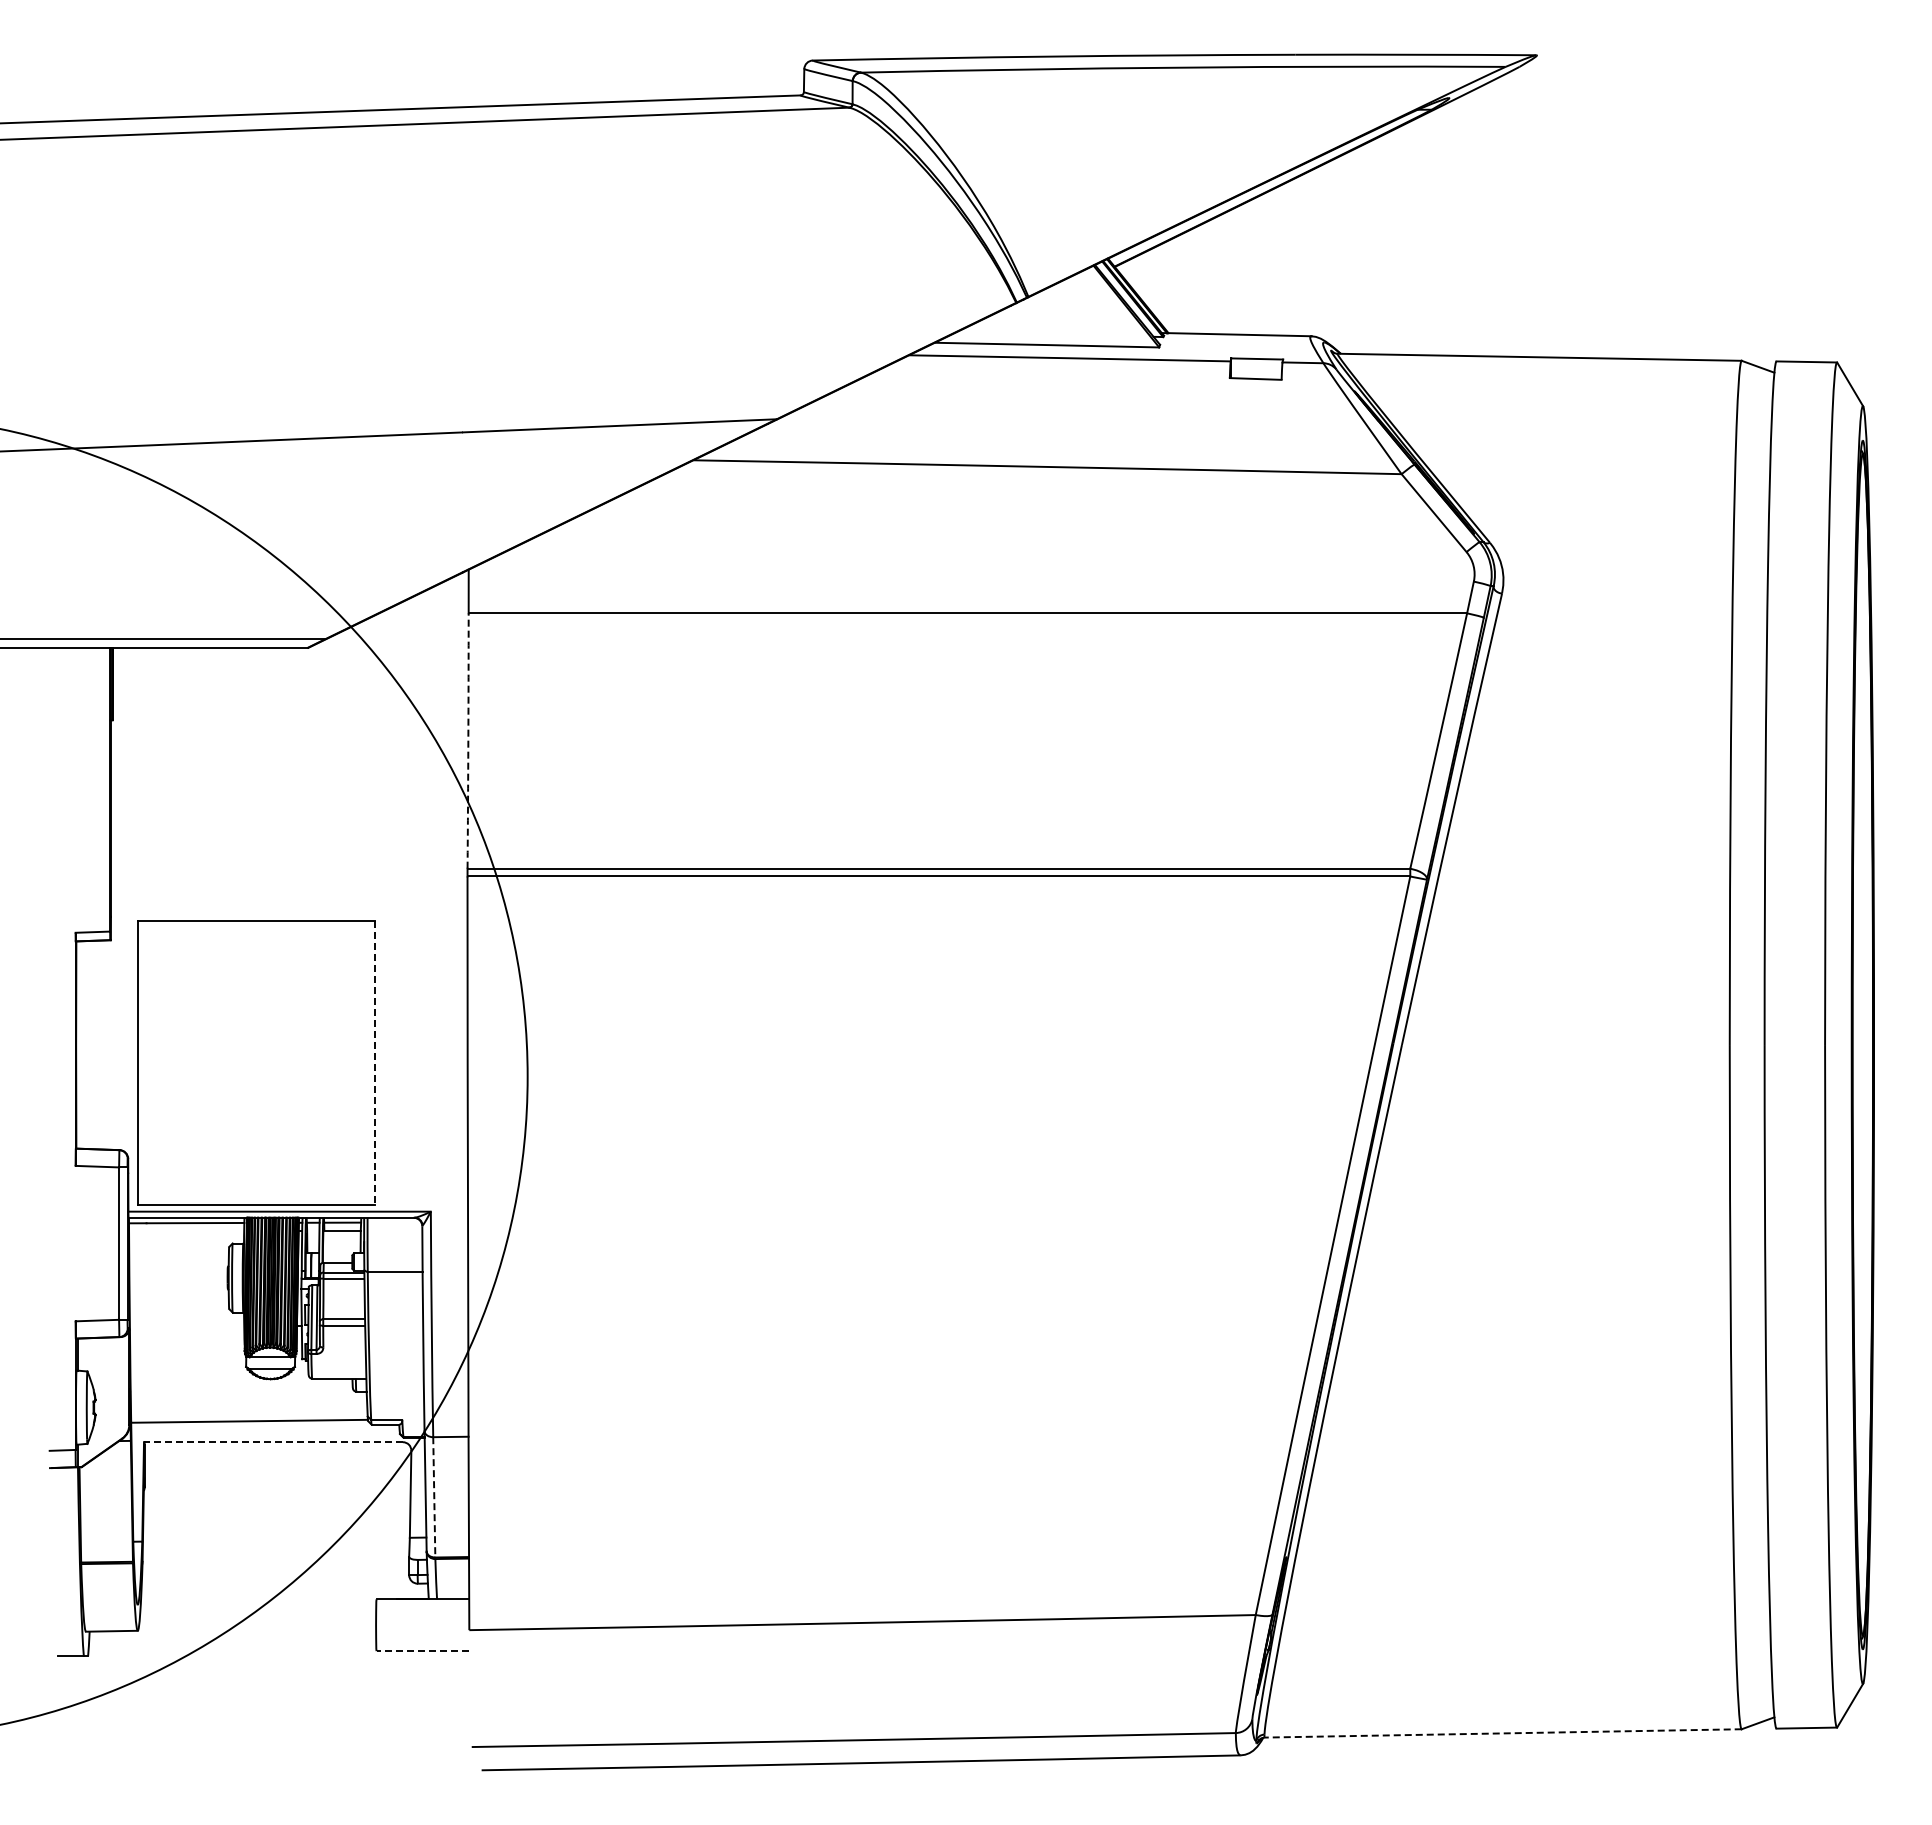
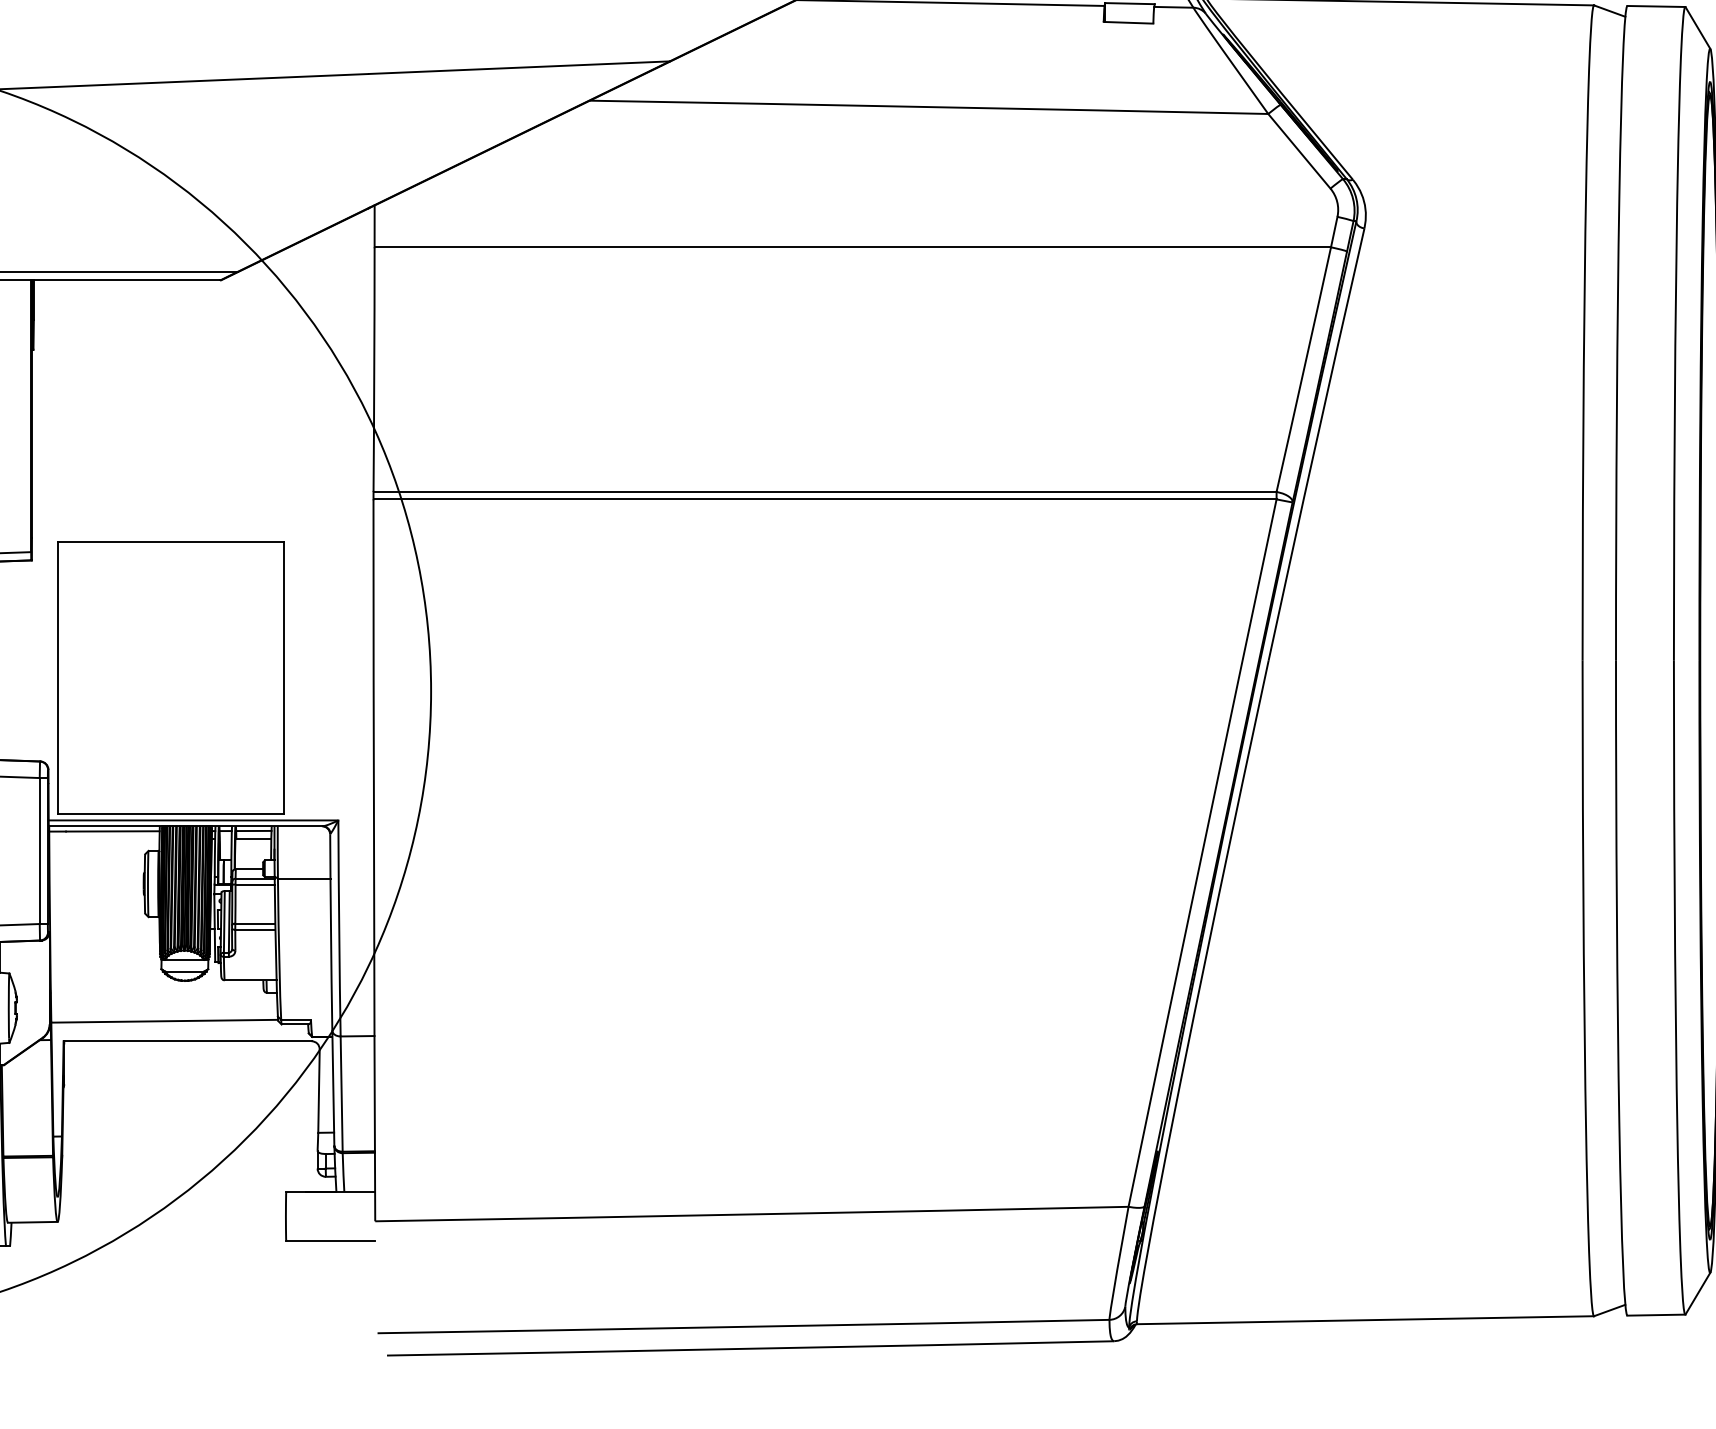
arc: (468, 741) -> (374, 370), dashed -> solid
line: (374, 1063) -> (284, 678), dashed -> solid
line: (272, 1442) -> (186, 1041), dashed -> solid
line: (434, 1497) -> (341, 1094), dashed -> solid
line: (422, 1651) -> (330, 1241), dashed -> solid
line: (1502, 1733) -> (1364, 1320), dashed -> solid

